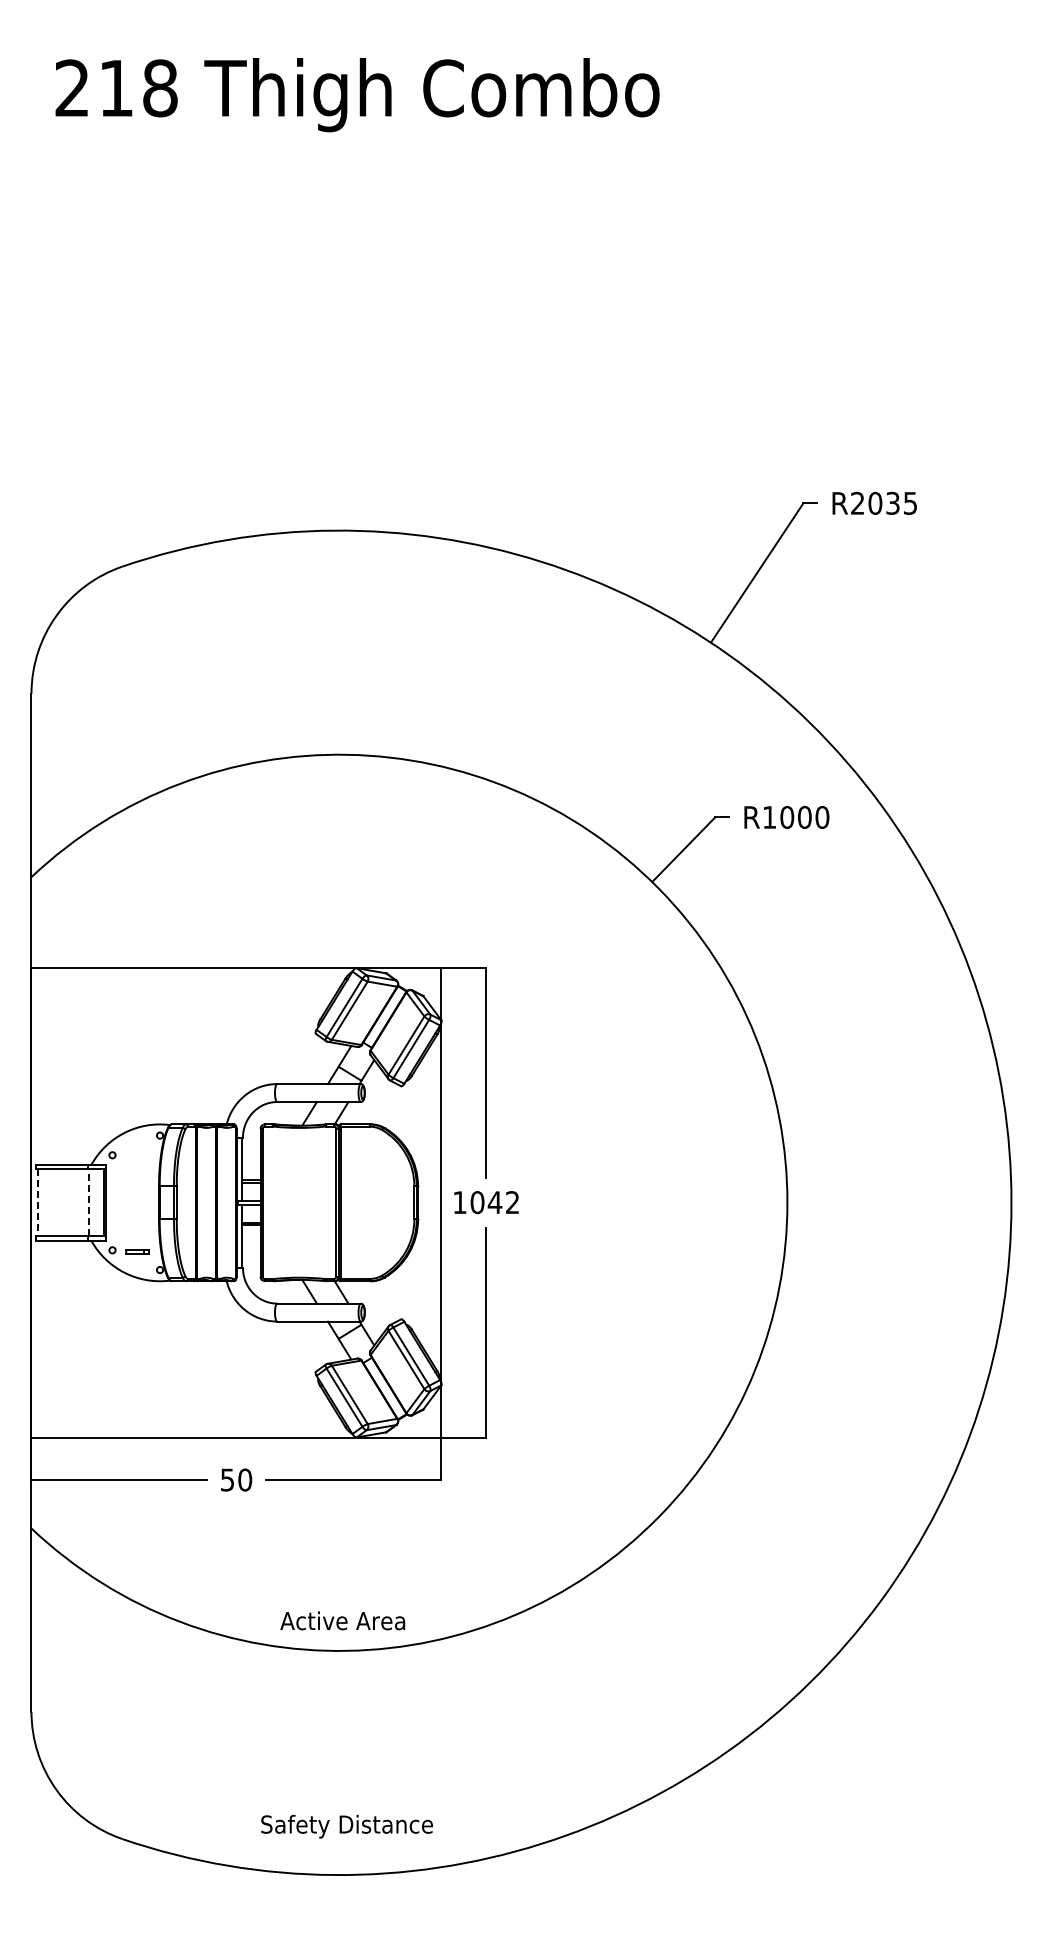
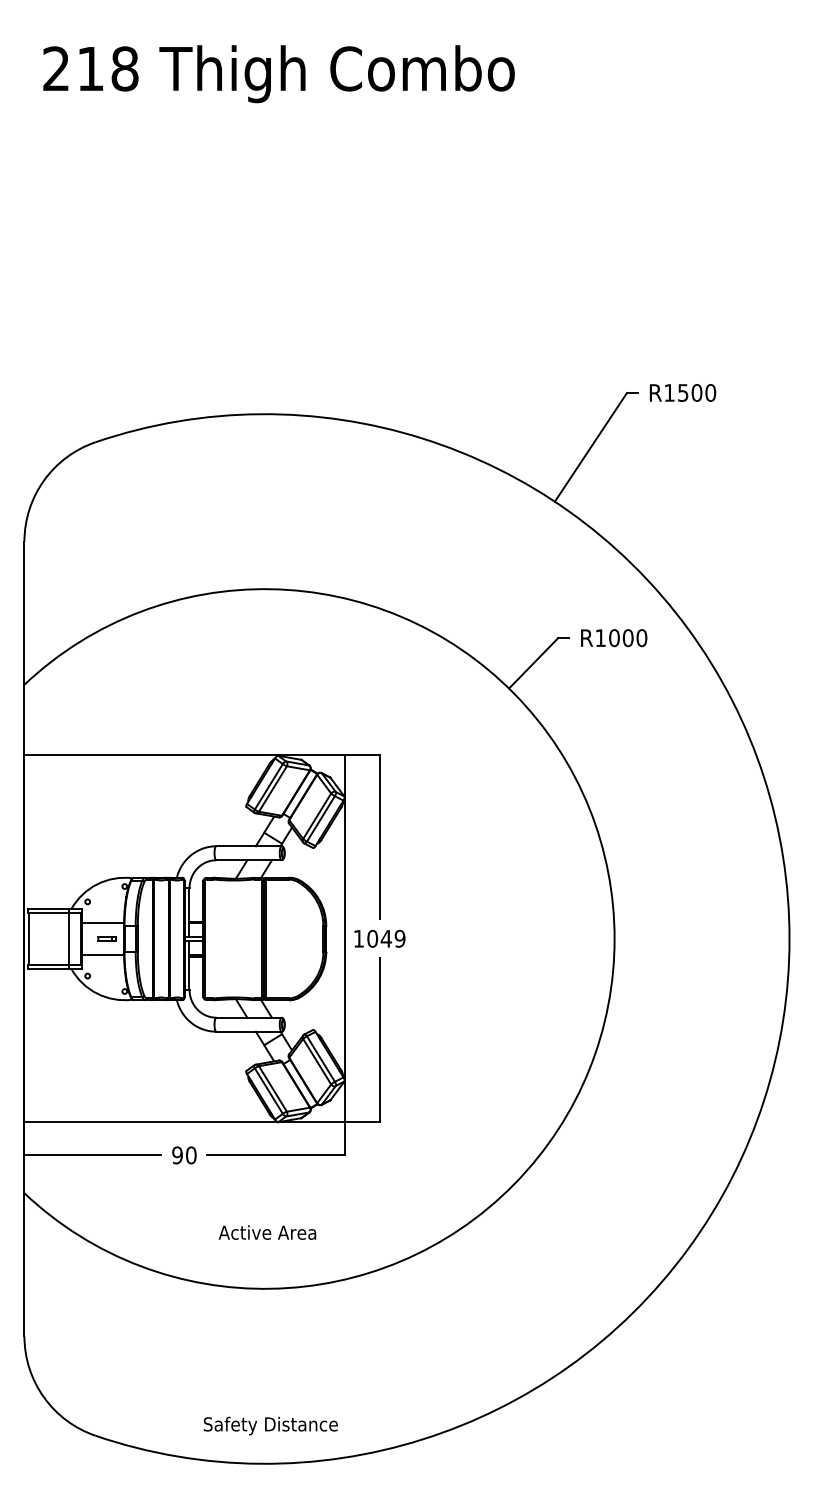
text: (884, 502) -> (690, 392), R2035 -> R1500
line: (132, 1182) -> (103, 923), added
line: (37, 1202) -> (29, 938), dashed -> solid
line: (88, 1202) -> (68, 938), dashed -> solid
text: (512, 1202) -> (399, 938), 1042 -> 1049
line: (132, 1223) -> (103, 955), added
part: (137, 1251) -> (107, 938), moved
text: (227, 1479) -> (177, 1154), 50 -> 90
text: (342, 1620) -> (267, 1232), moved

